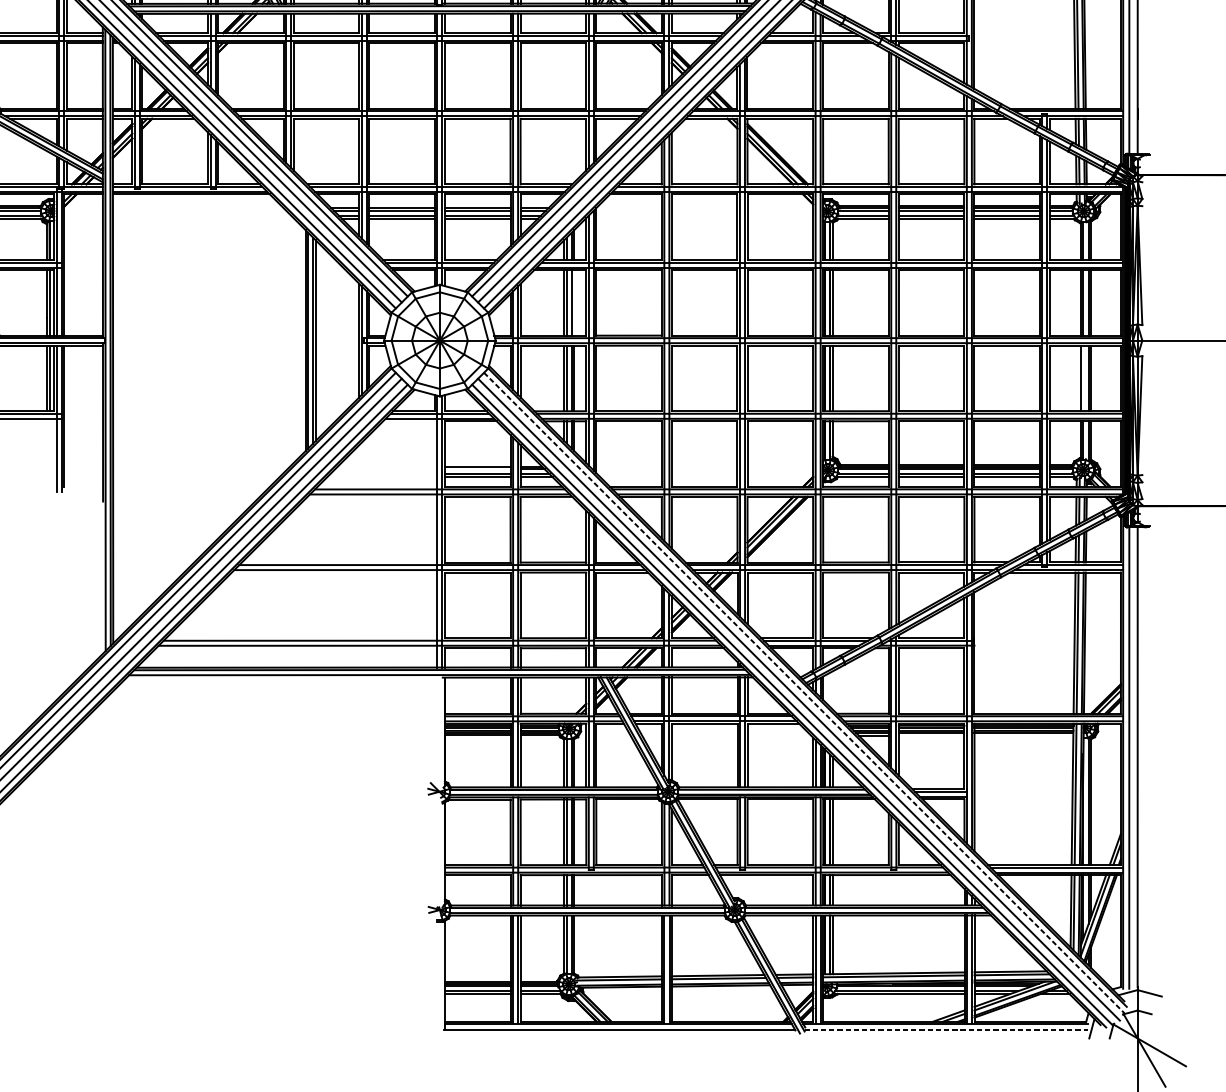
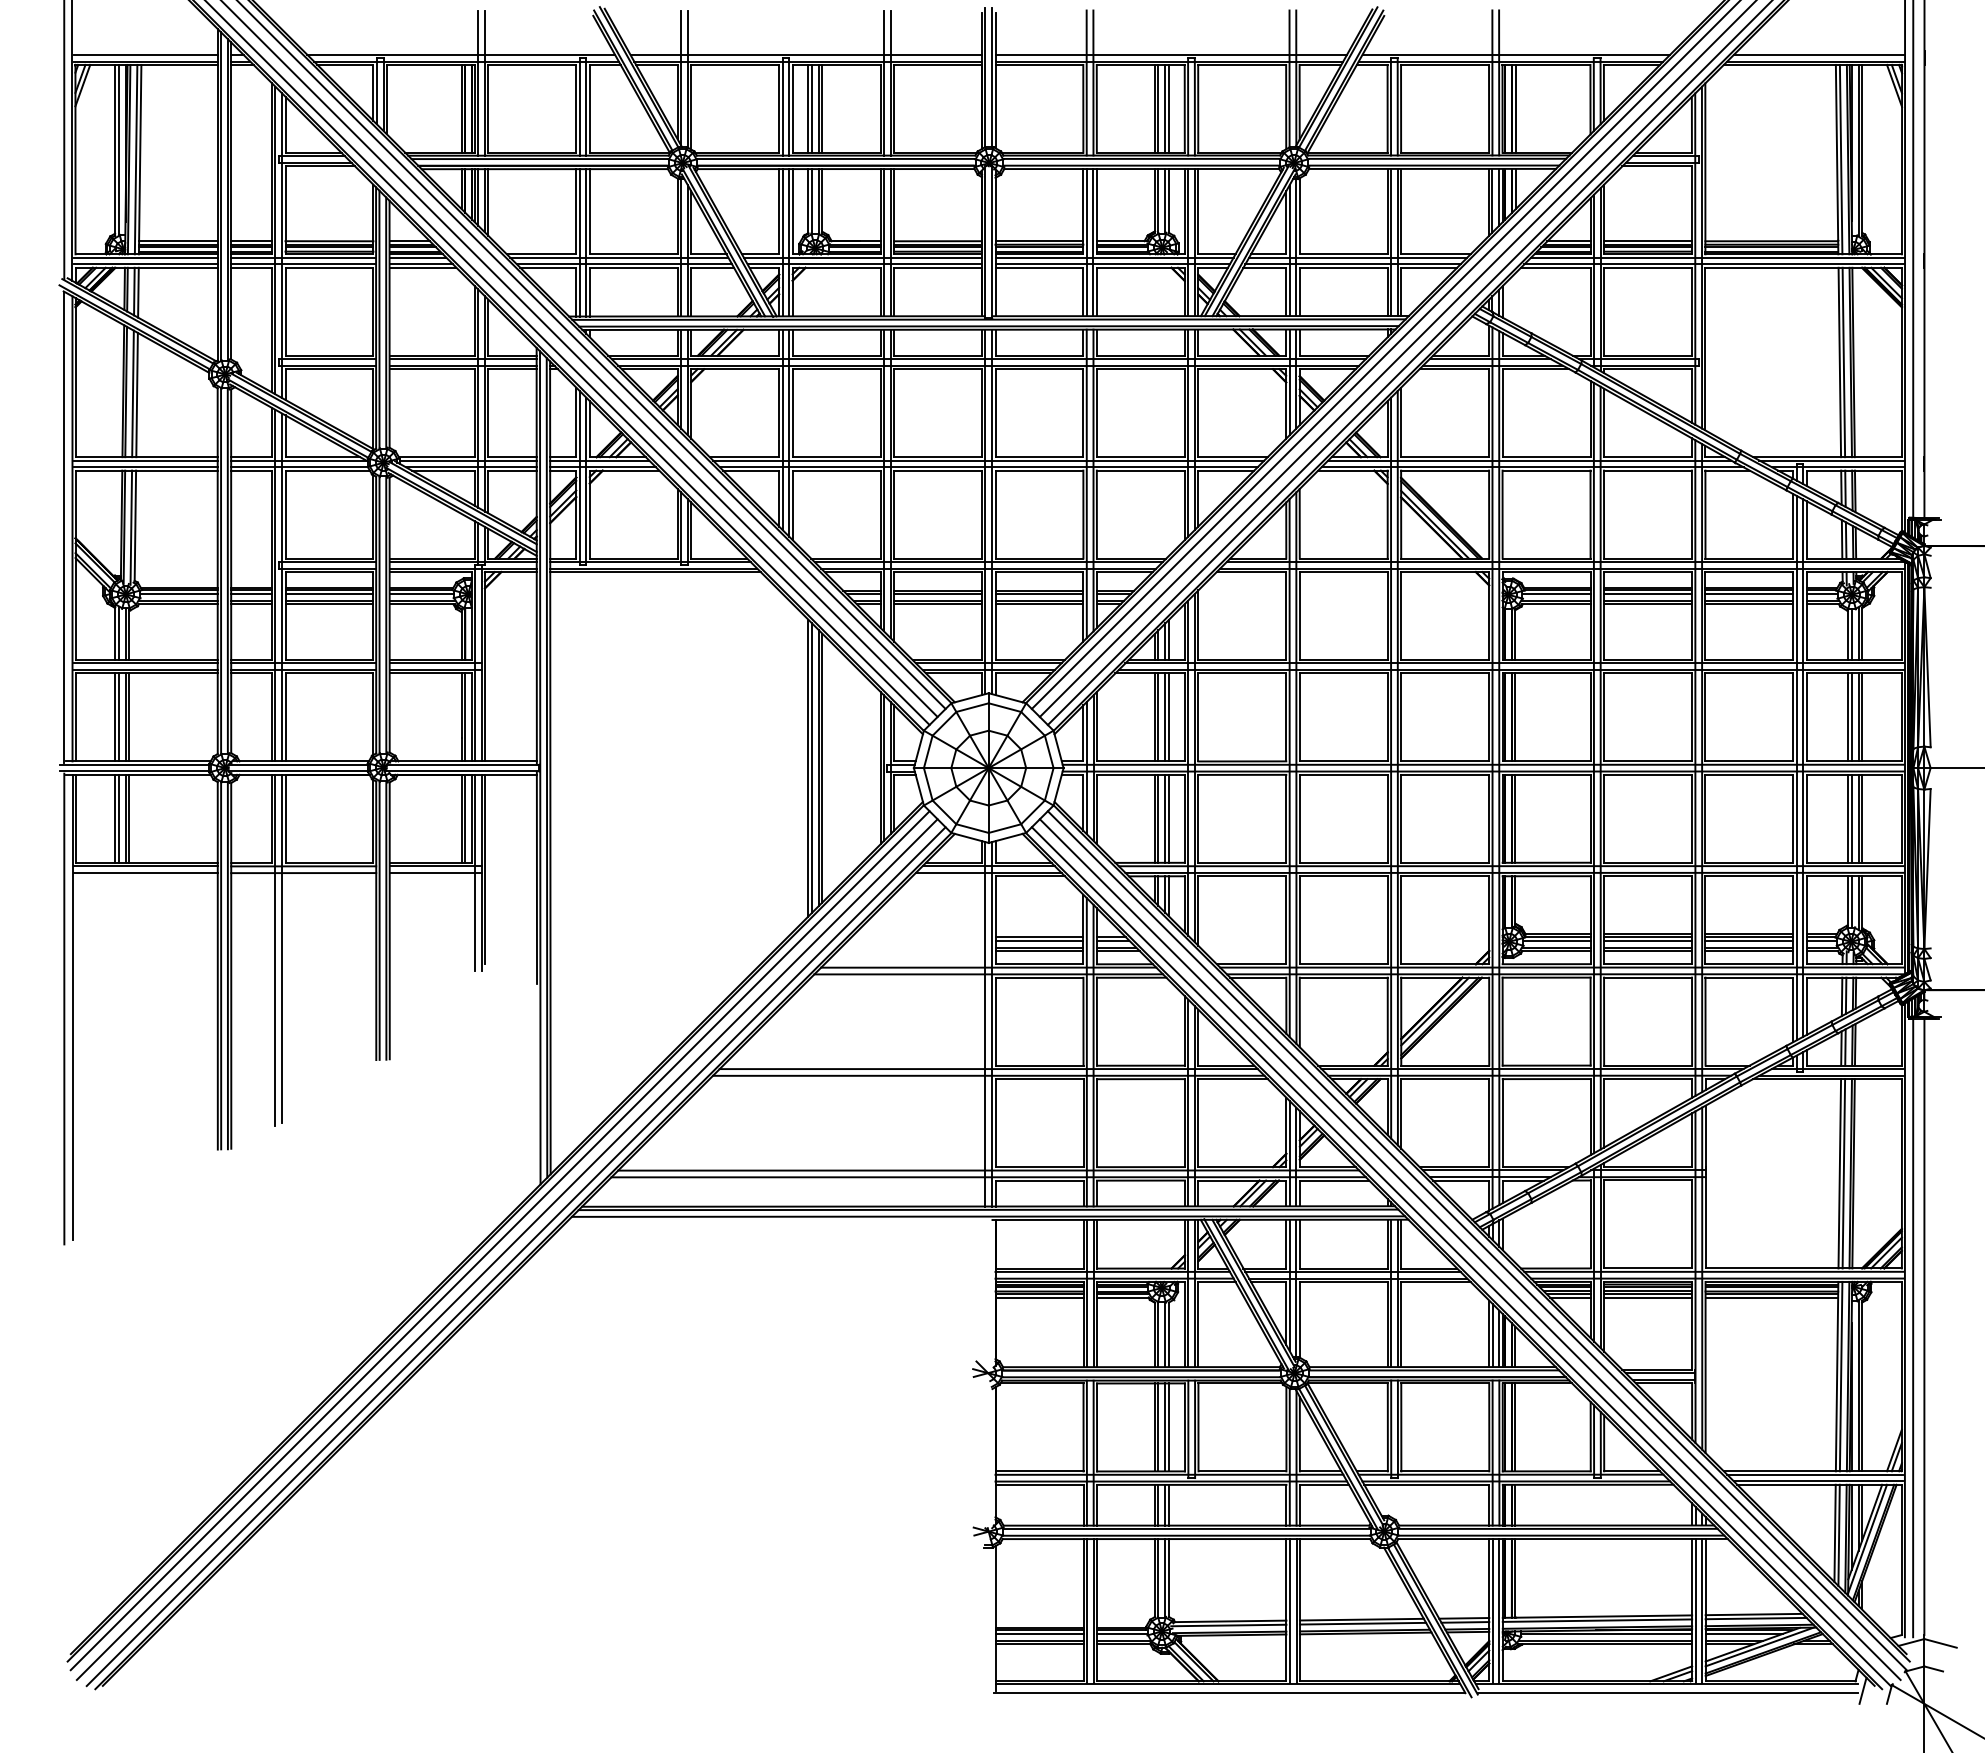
line: (573, 302) -> (1168, 717), added
line: (1083, 378) -> (1851, 818), added
line: (477, 469) -> (1039, 940), added
line: (804, 693) -> (1477, 1241), dashed -> solid
line: (931, 735) -> (1648, 1297), added
line: (1023, 735) -> (1771, 1297), added
line: (946, 1029) -> (1667, 1692), dashed -> solid

